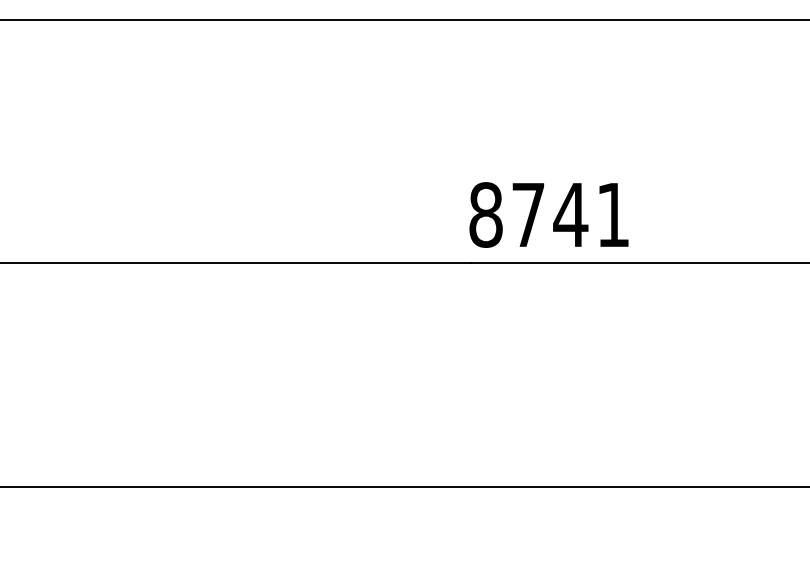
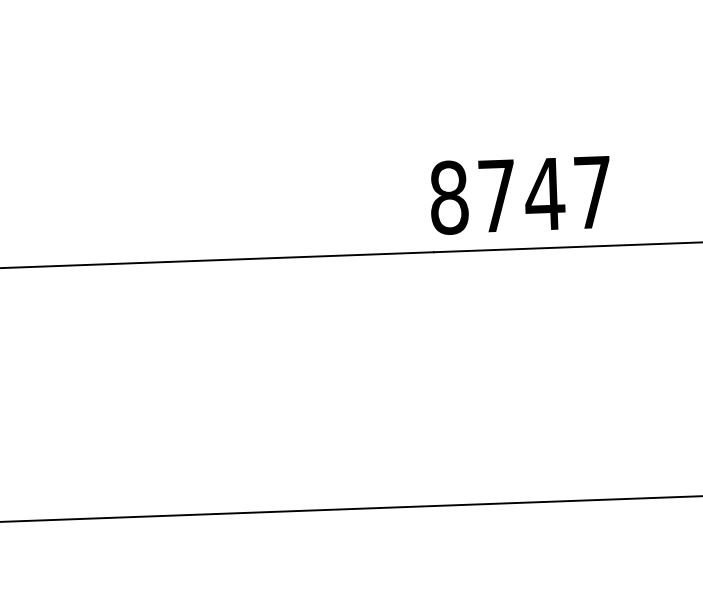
text: (612, 214) -> (591, 191), 8741 -> 8747

